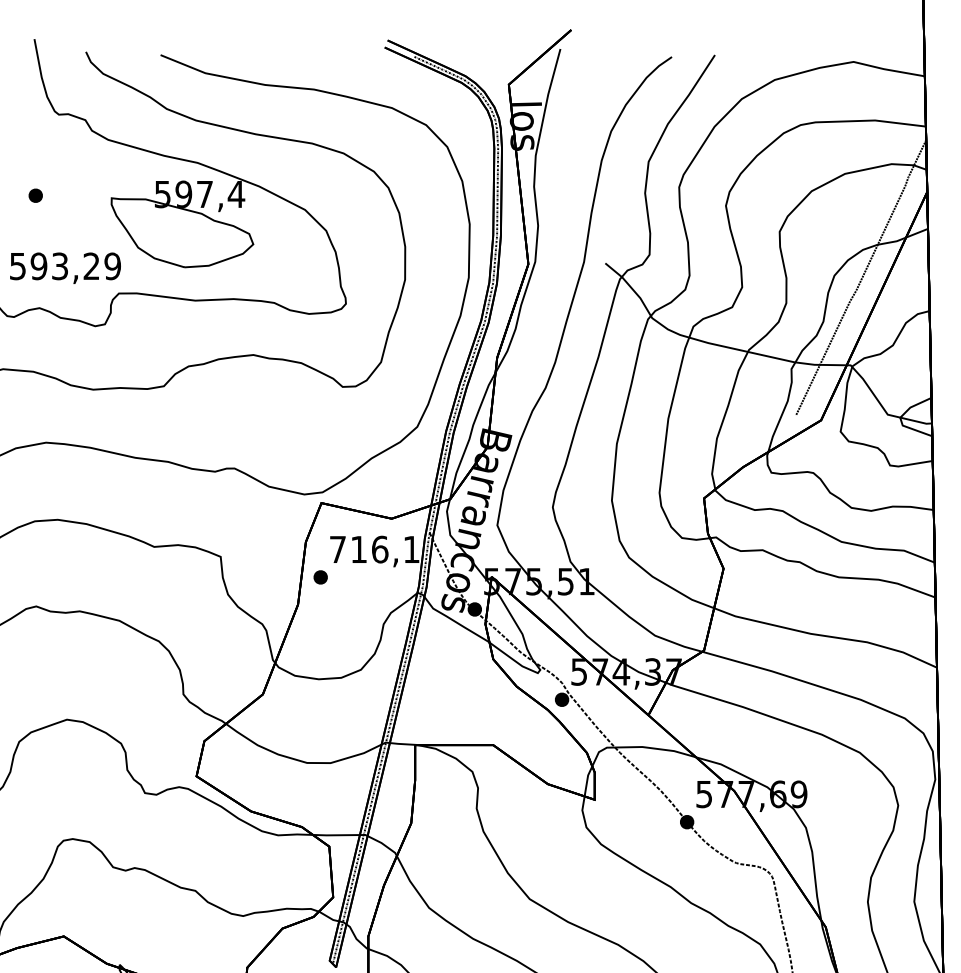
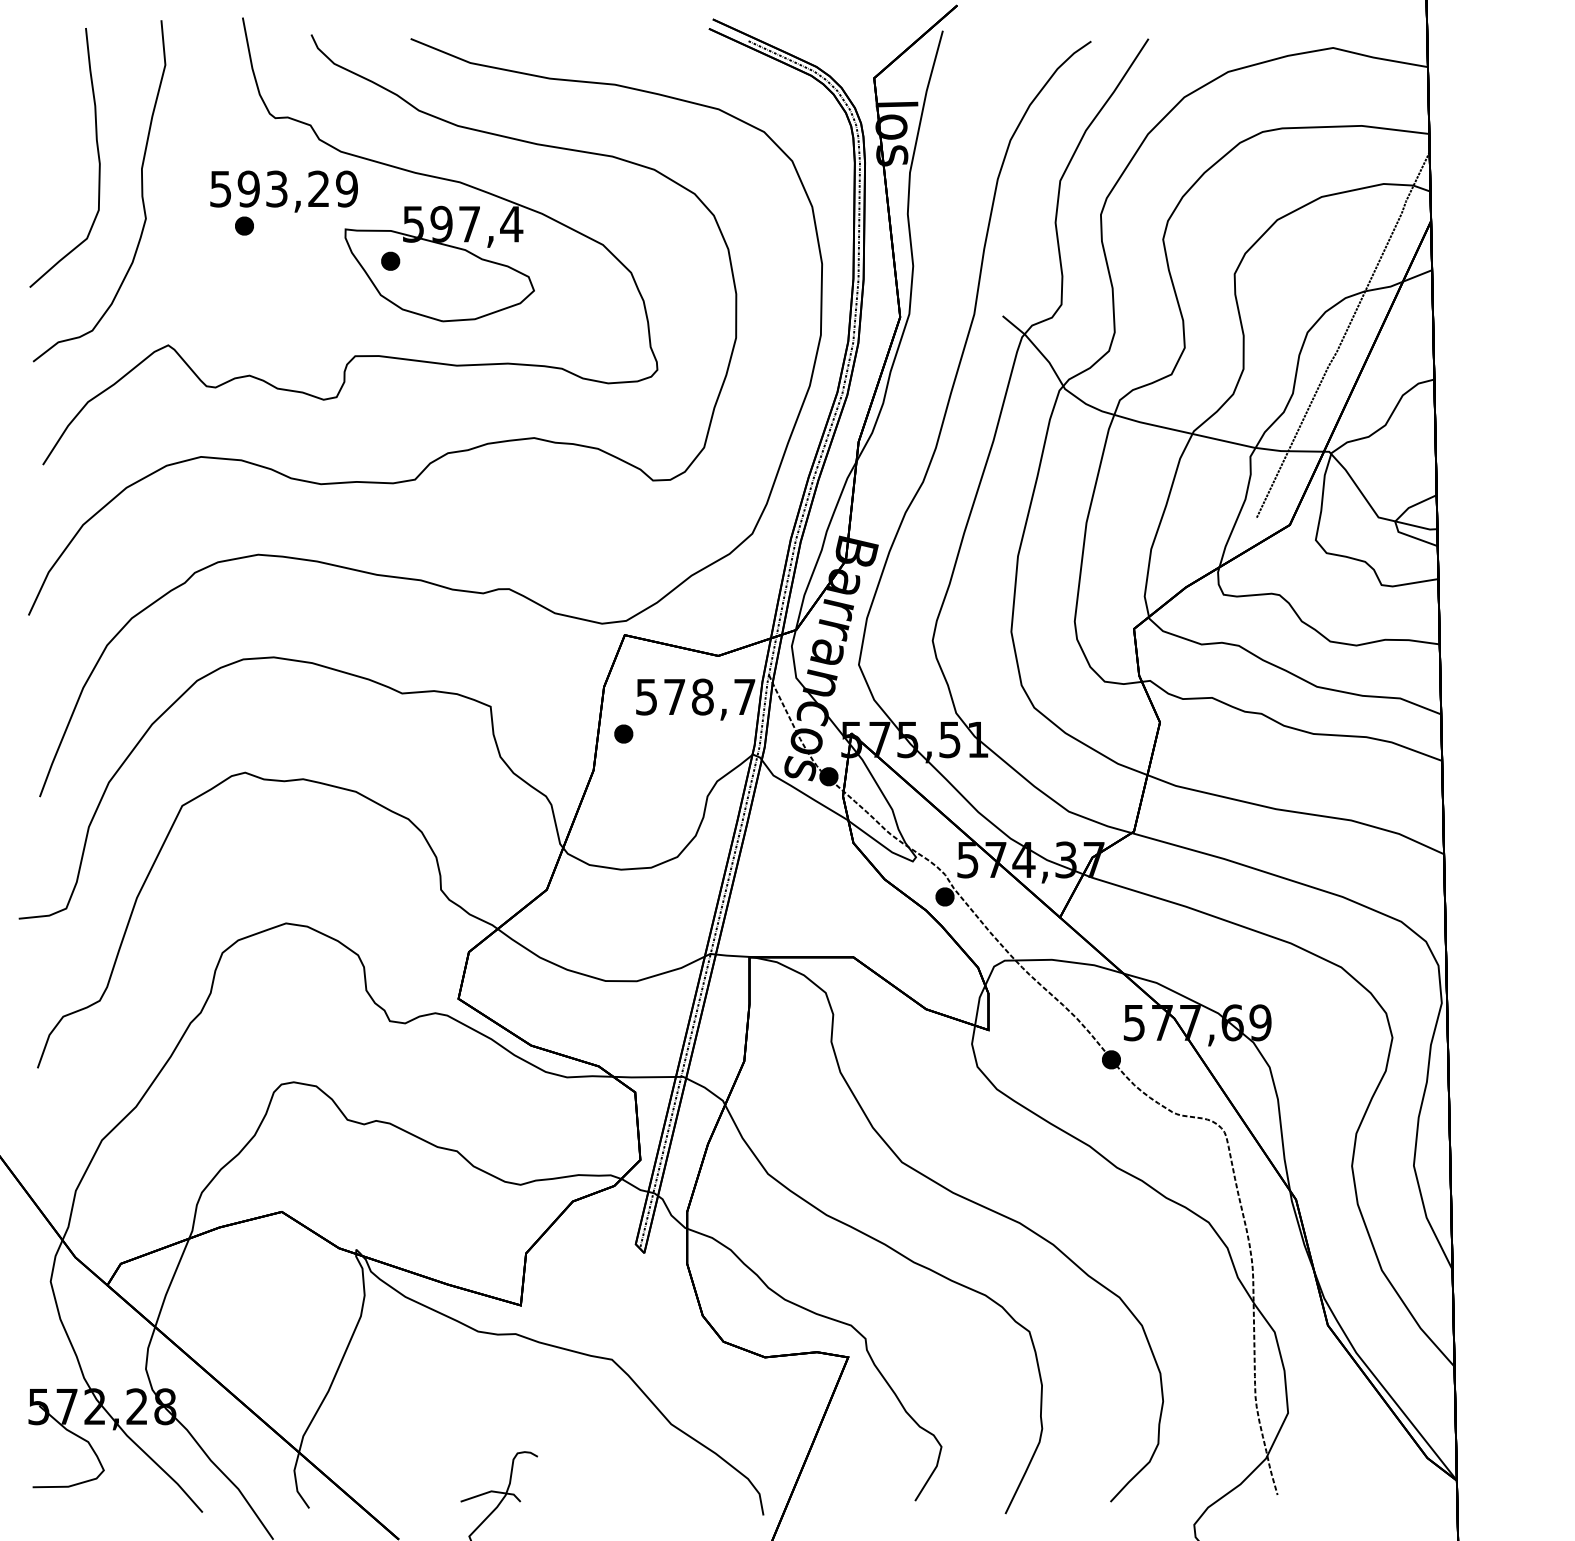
part: (145, 221) -> (390, 260), added
text: (65, 268) -> (283, 191), moved
text: (374, 549) -> (695, 696), 716,1 -> 578,7

